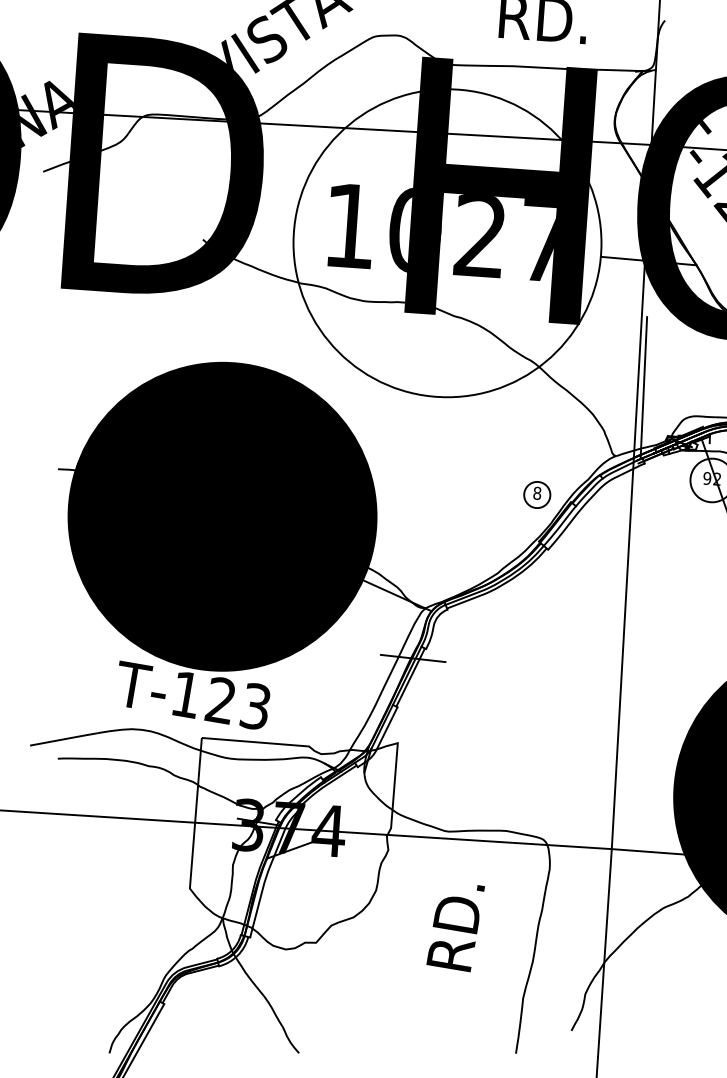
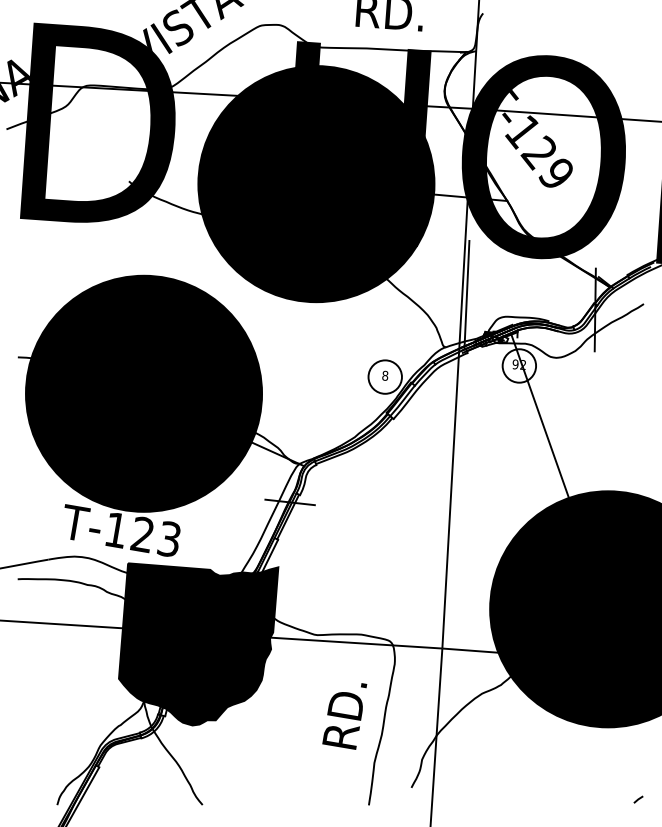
fill: (447, 243) -> (316, 184), added
circle: (536, 494) -> (384, 376), size x1.67
fill: (293, 843) -> (198, 644), added
text: (455, 928) -> (344, 716), moved

